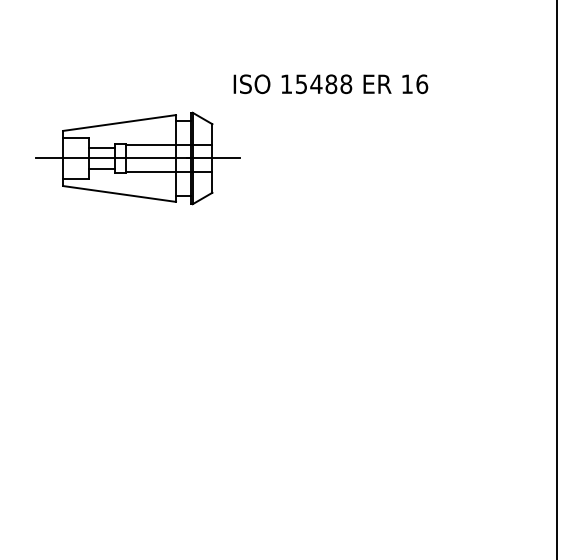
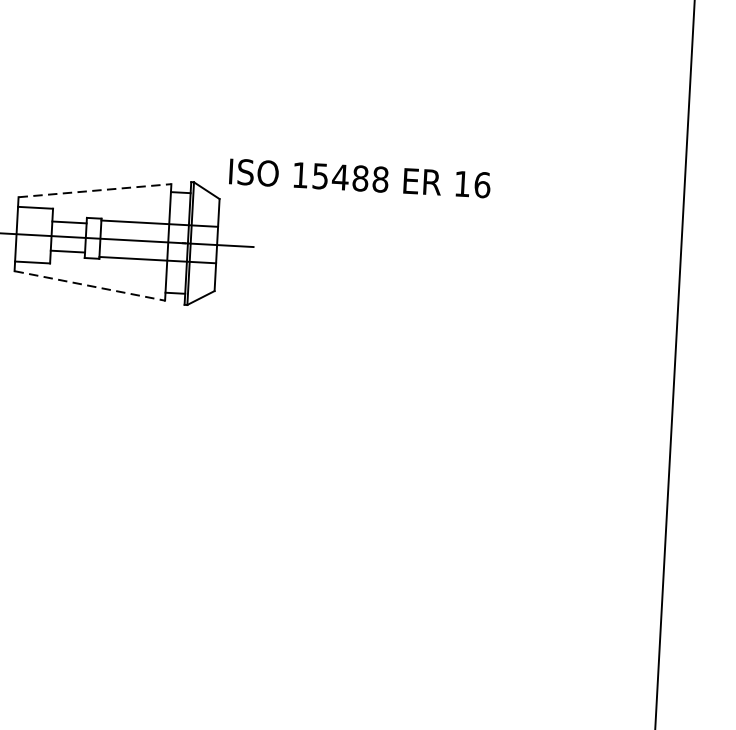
text: (330, 84) -> (359, 178), moved
line: (120, 122) -> (96, 190), solid -> dashed
line: (120, 194) -> (91, 286), solid -> dashed

